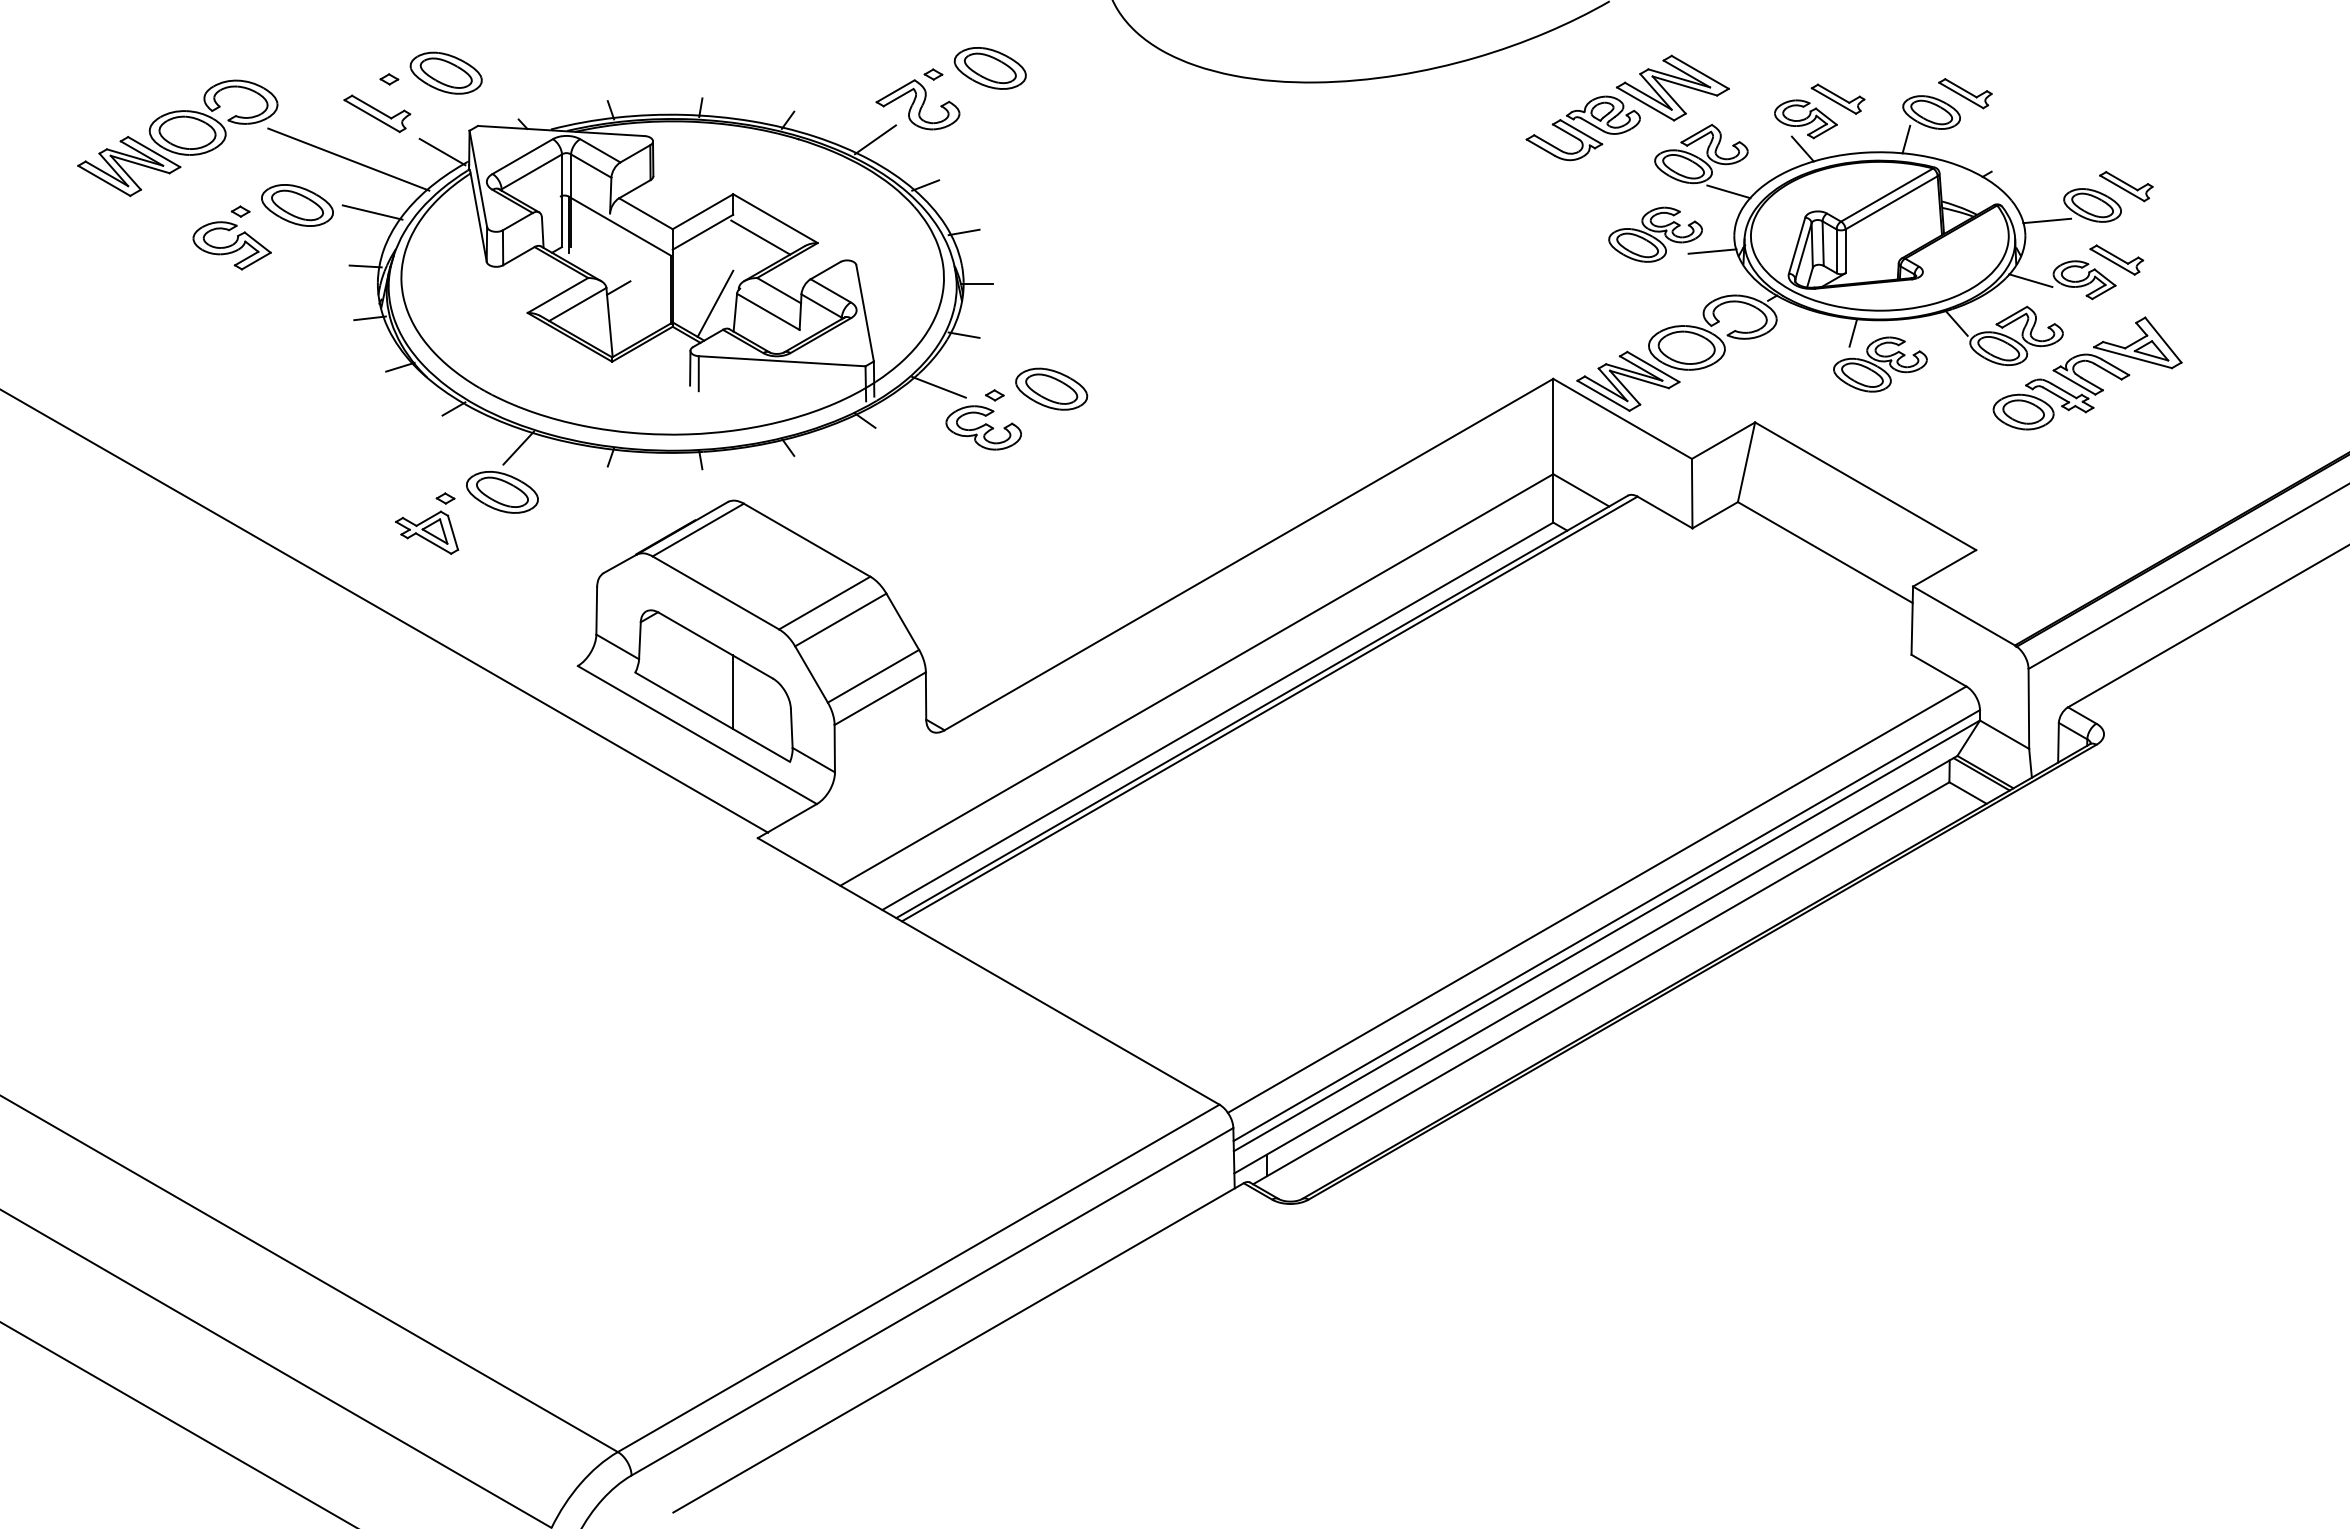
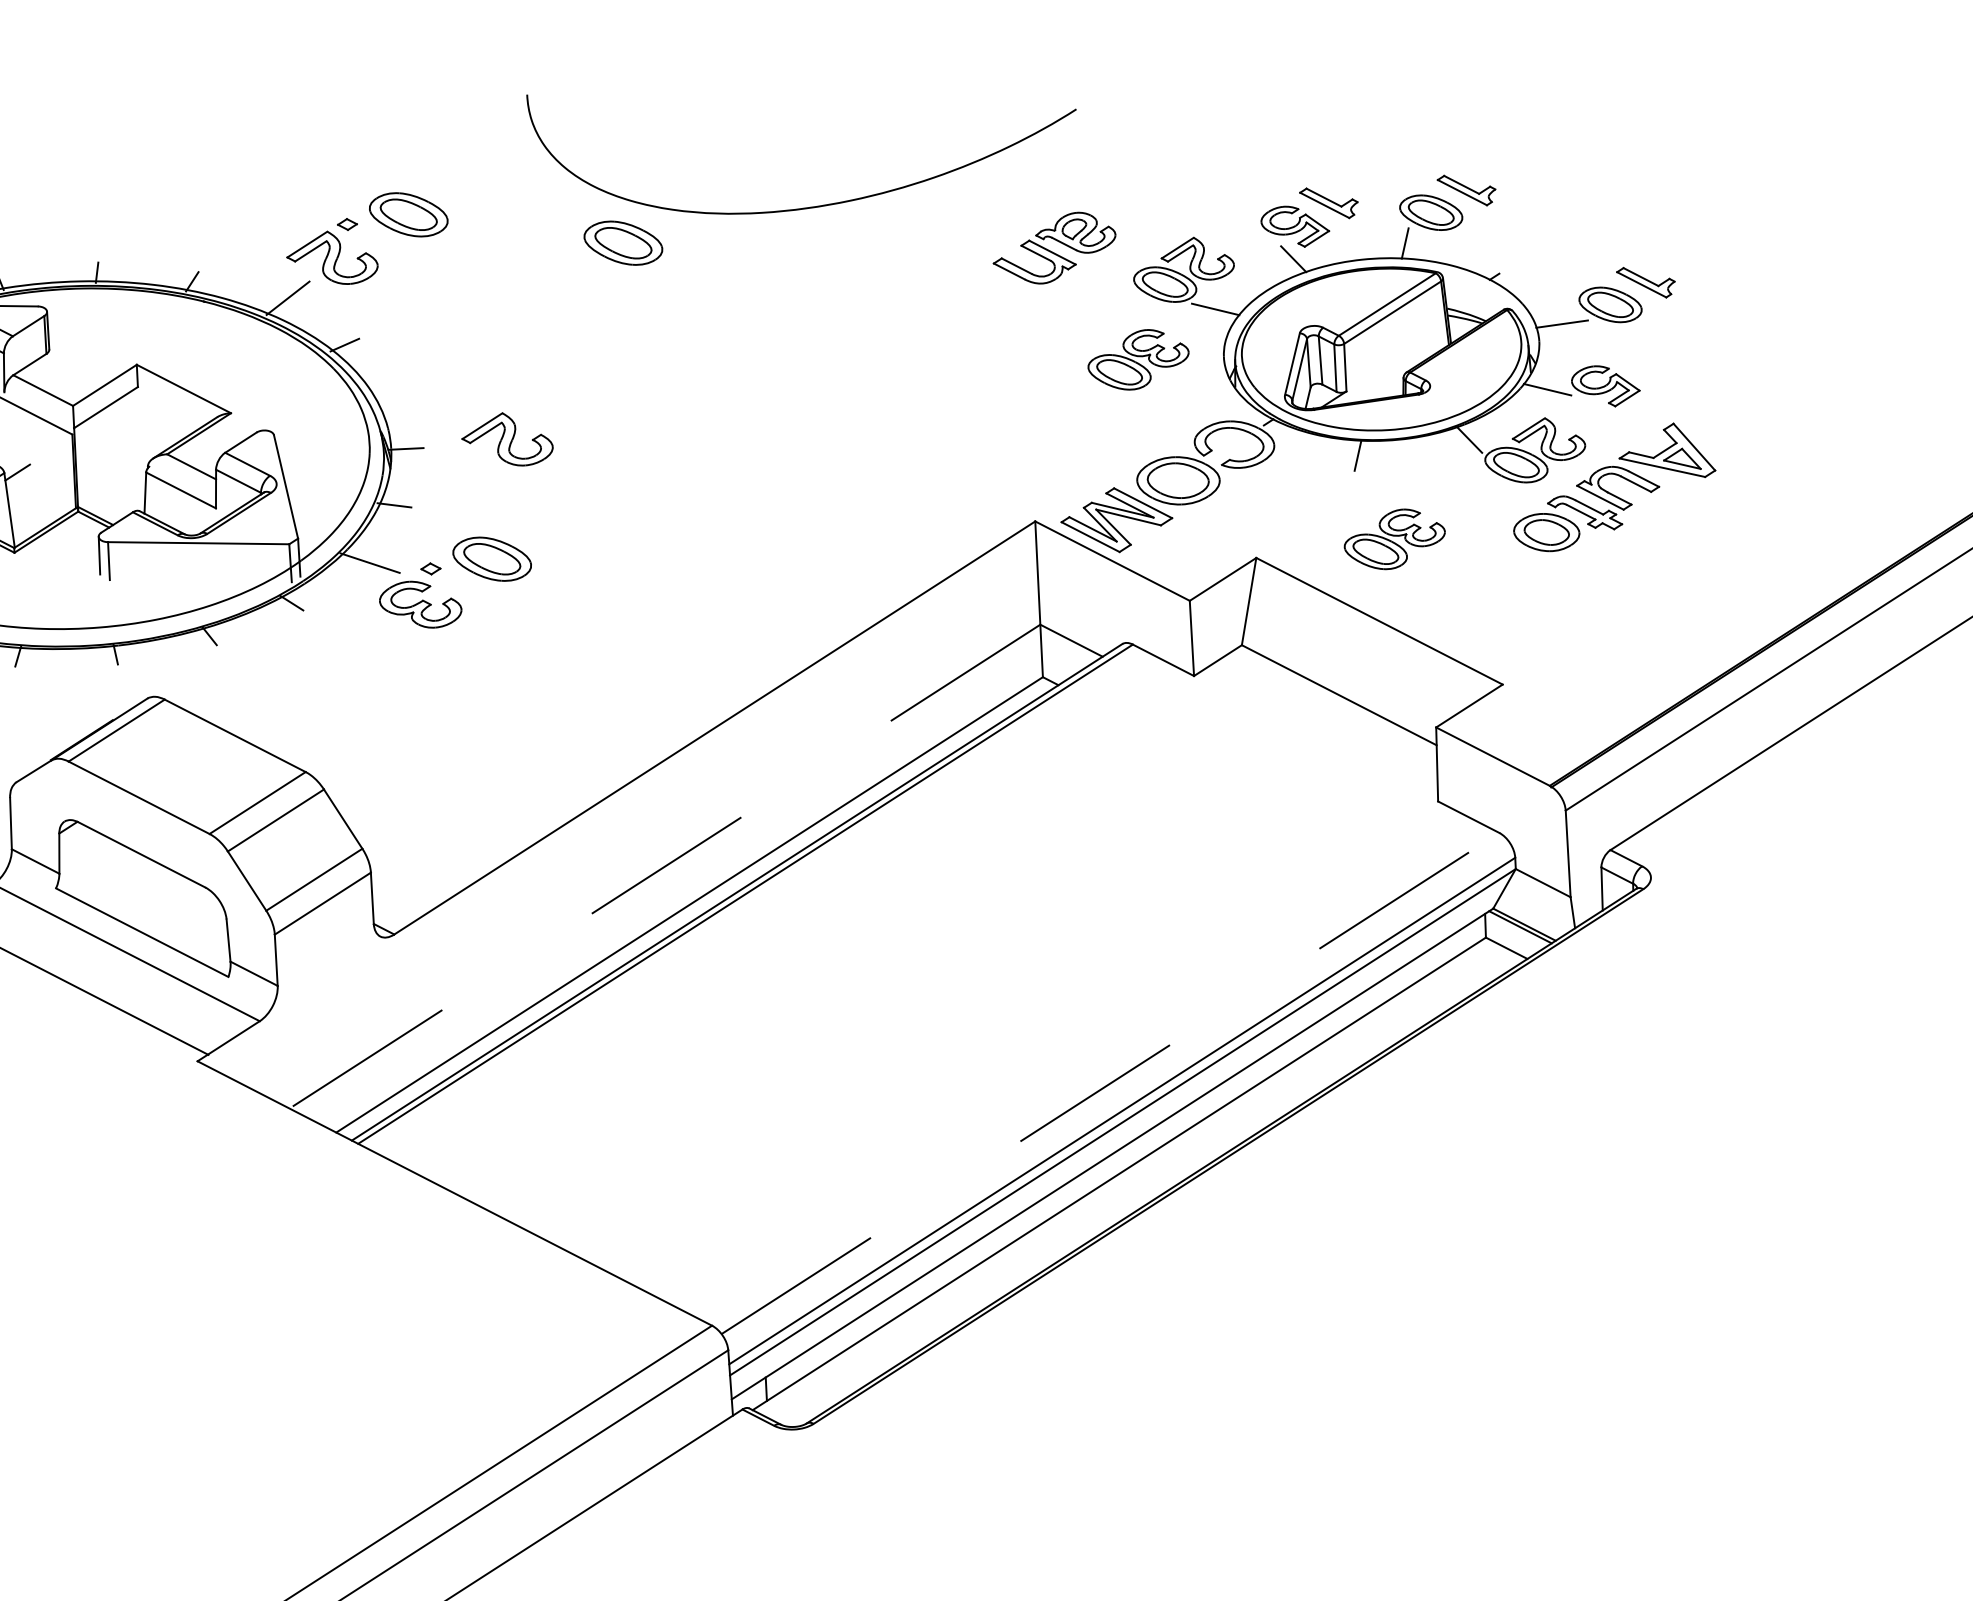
part: (1672, 87) -> (1149, 199), removed
part: (1186, 103) -> (623, 242), added
line: (963, 232) -> (388, 394), removed
line: (760, 237) -> (168, 410), removed
line: (1712, 251) -> (1201, 374), removed
part: (2116, 259) -> (1639, 362), removed
part: (1070, 279) -> (506, 439), added
line: (715, 303) -> (123, 484), removed
part: (1880, 364) -> (1394, 539), moved
line: (1196, 679) -> (664, 866), solid -> dashed
line: (732, 691) -> (162, 903), removed
line: (1597, 899) -> (1110, 1083), solid -> dashed

